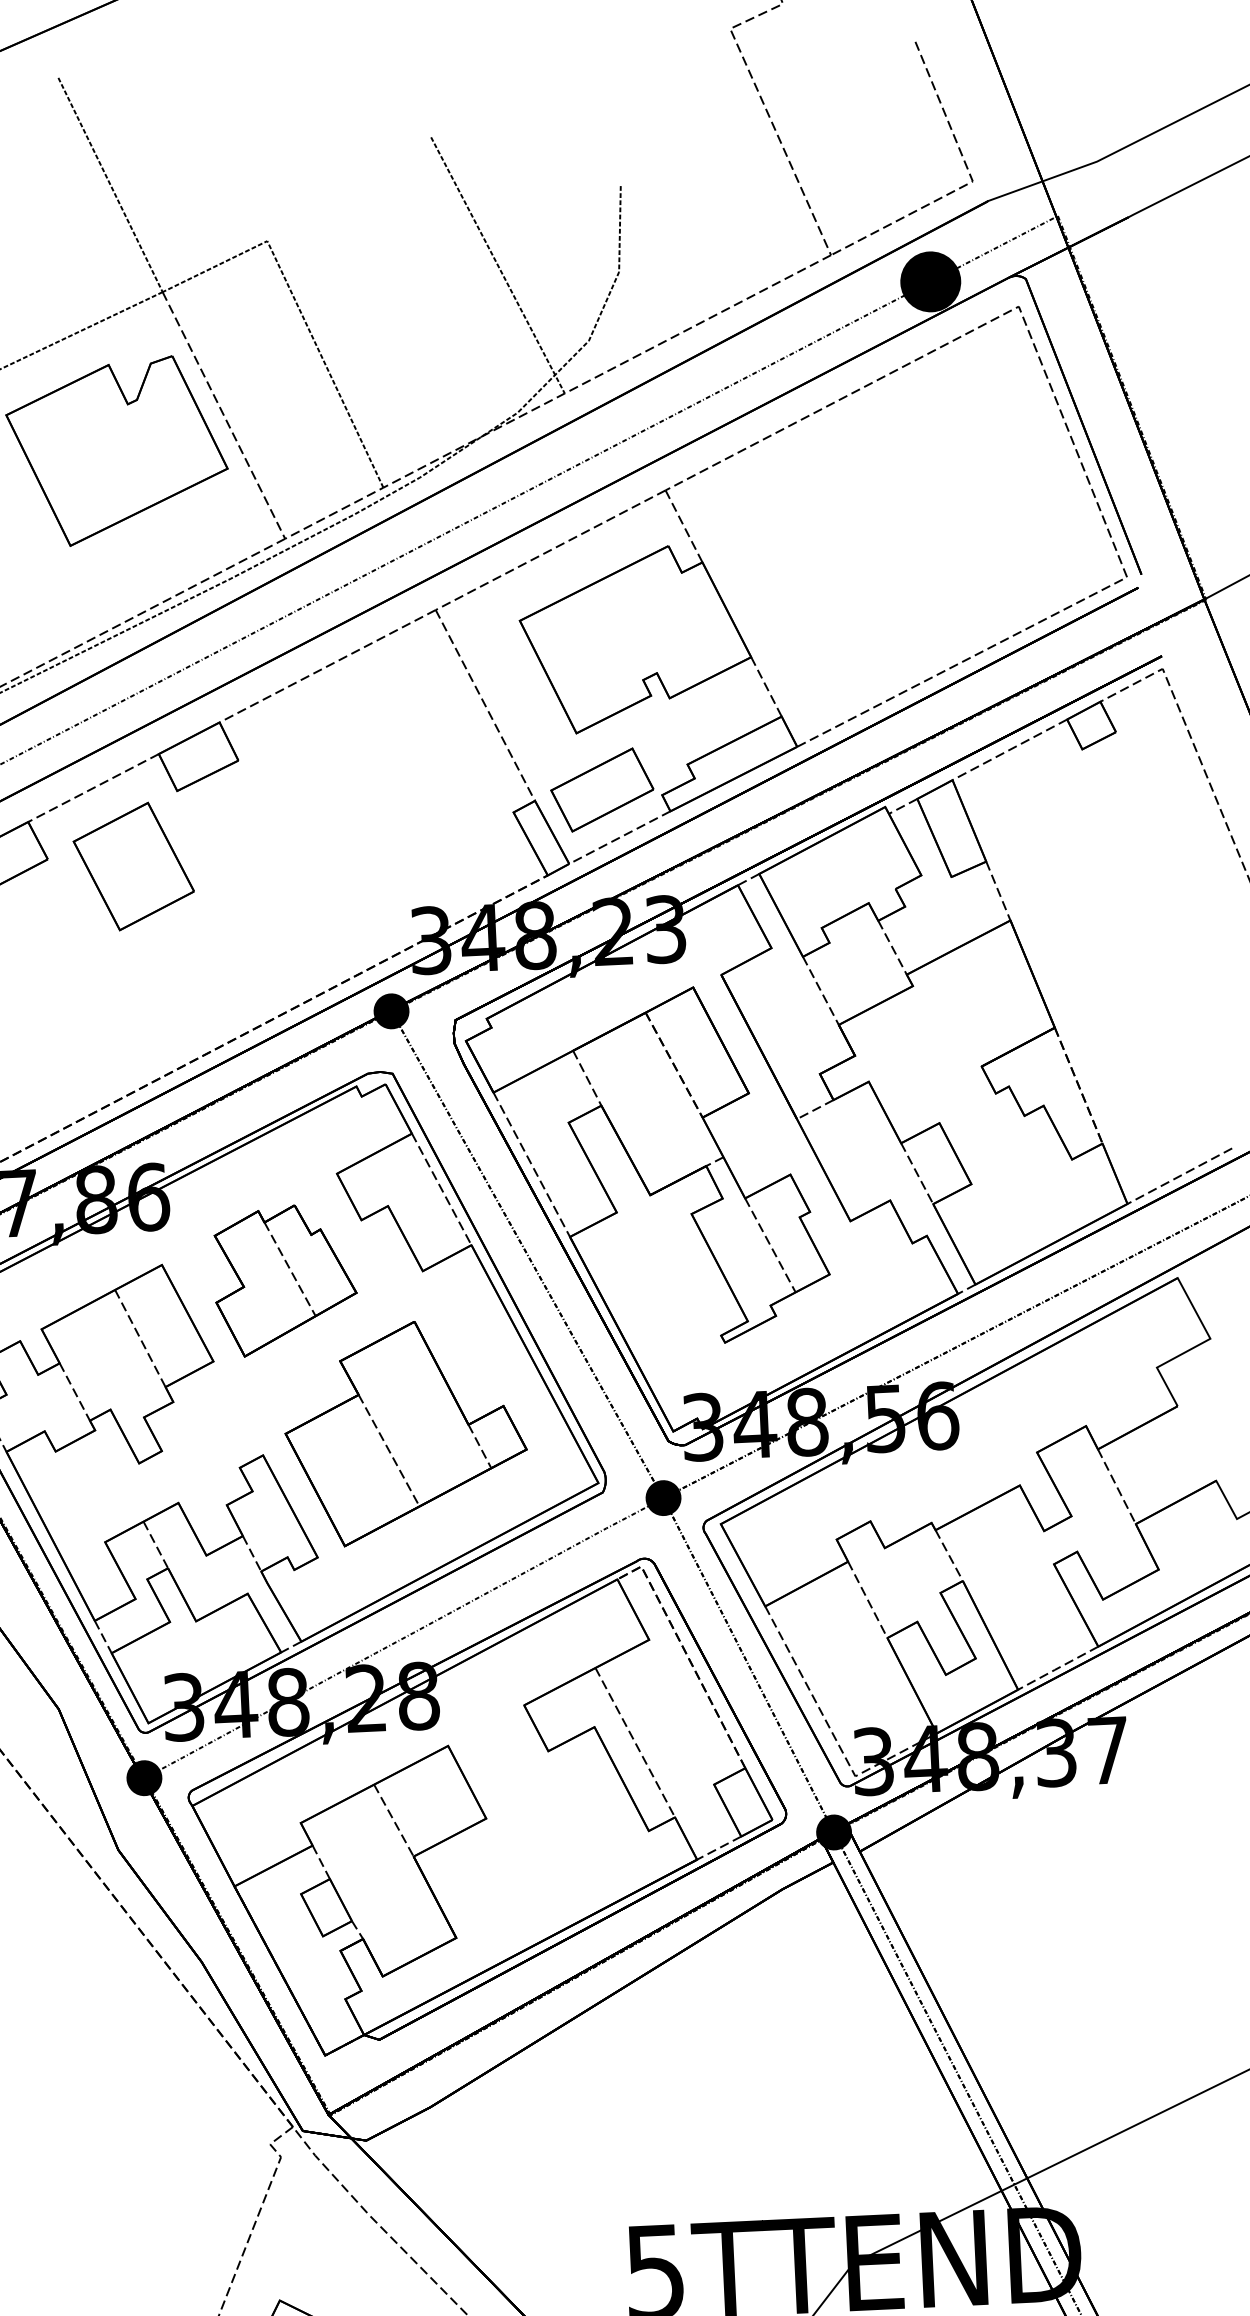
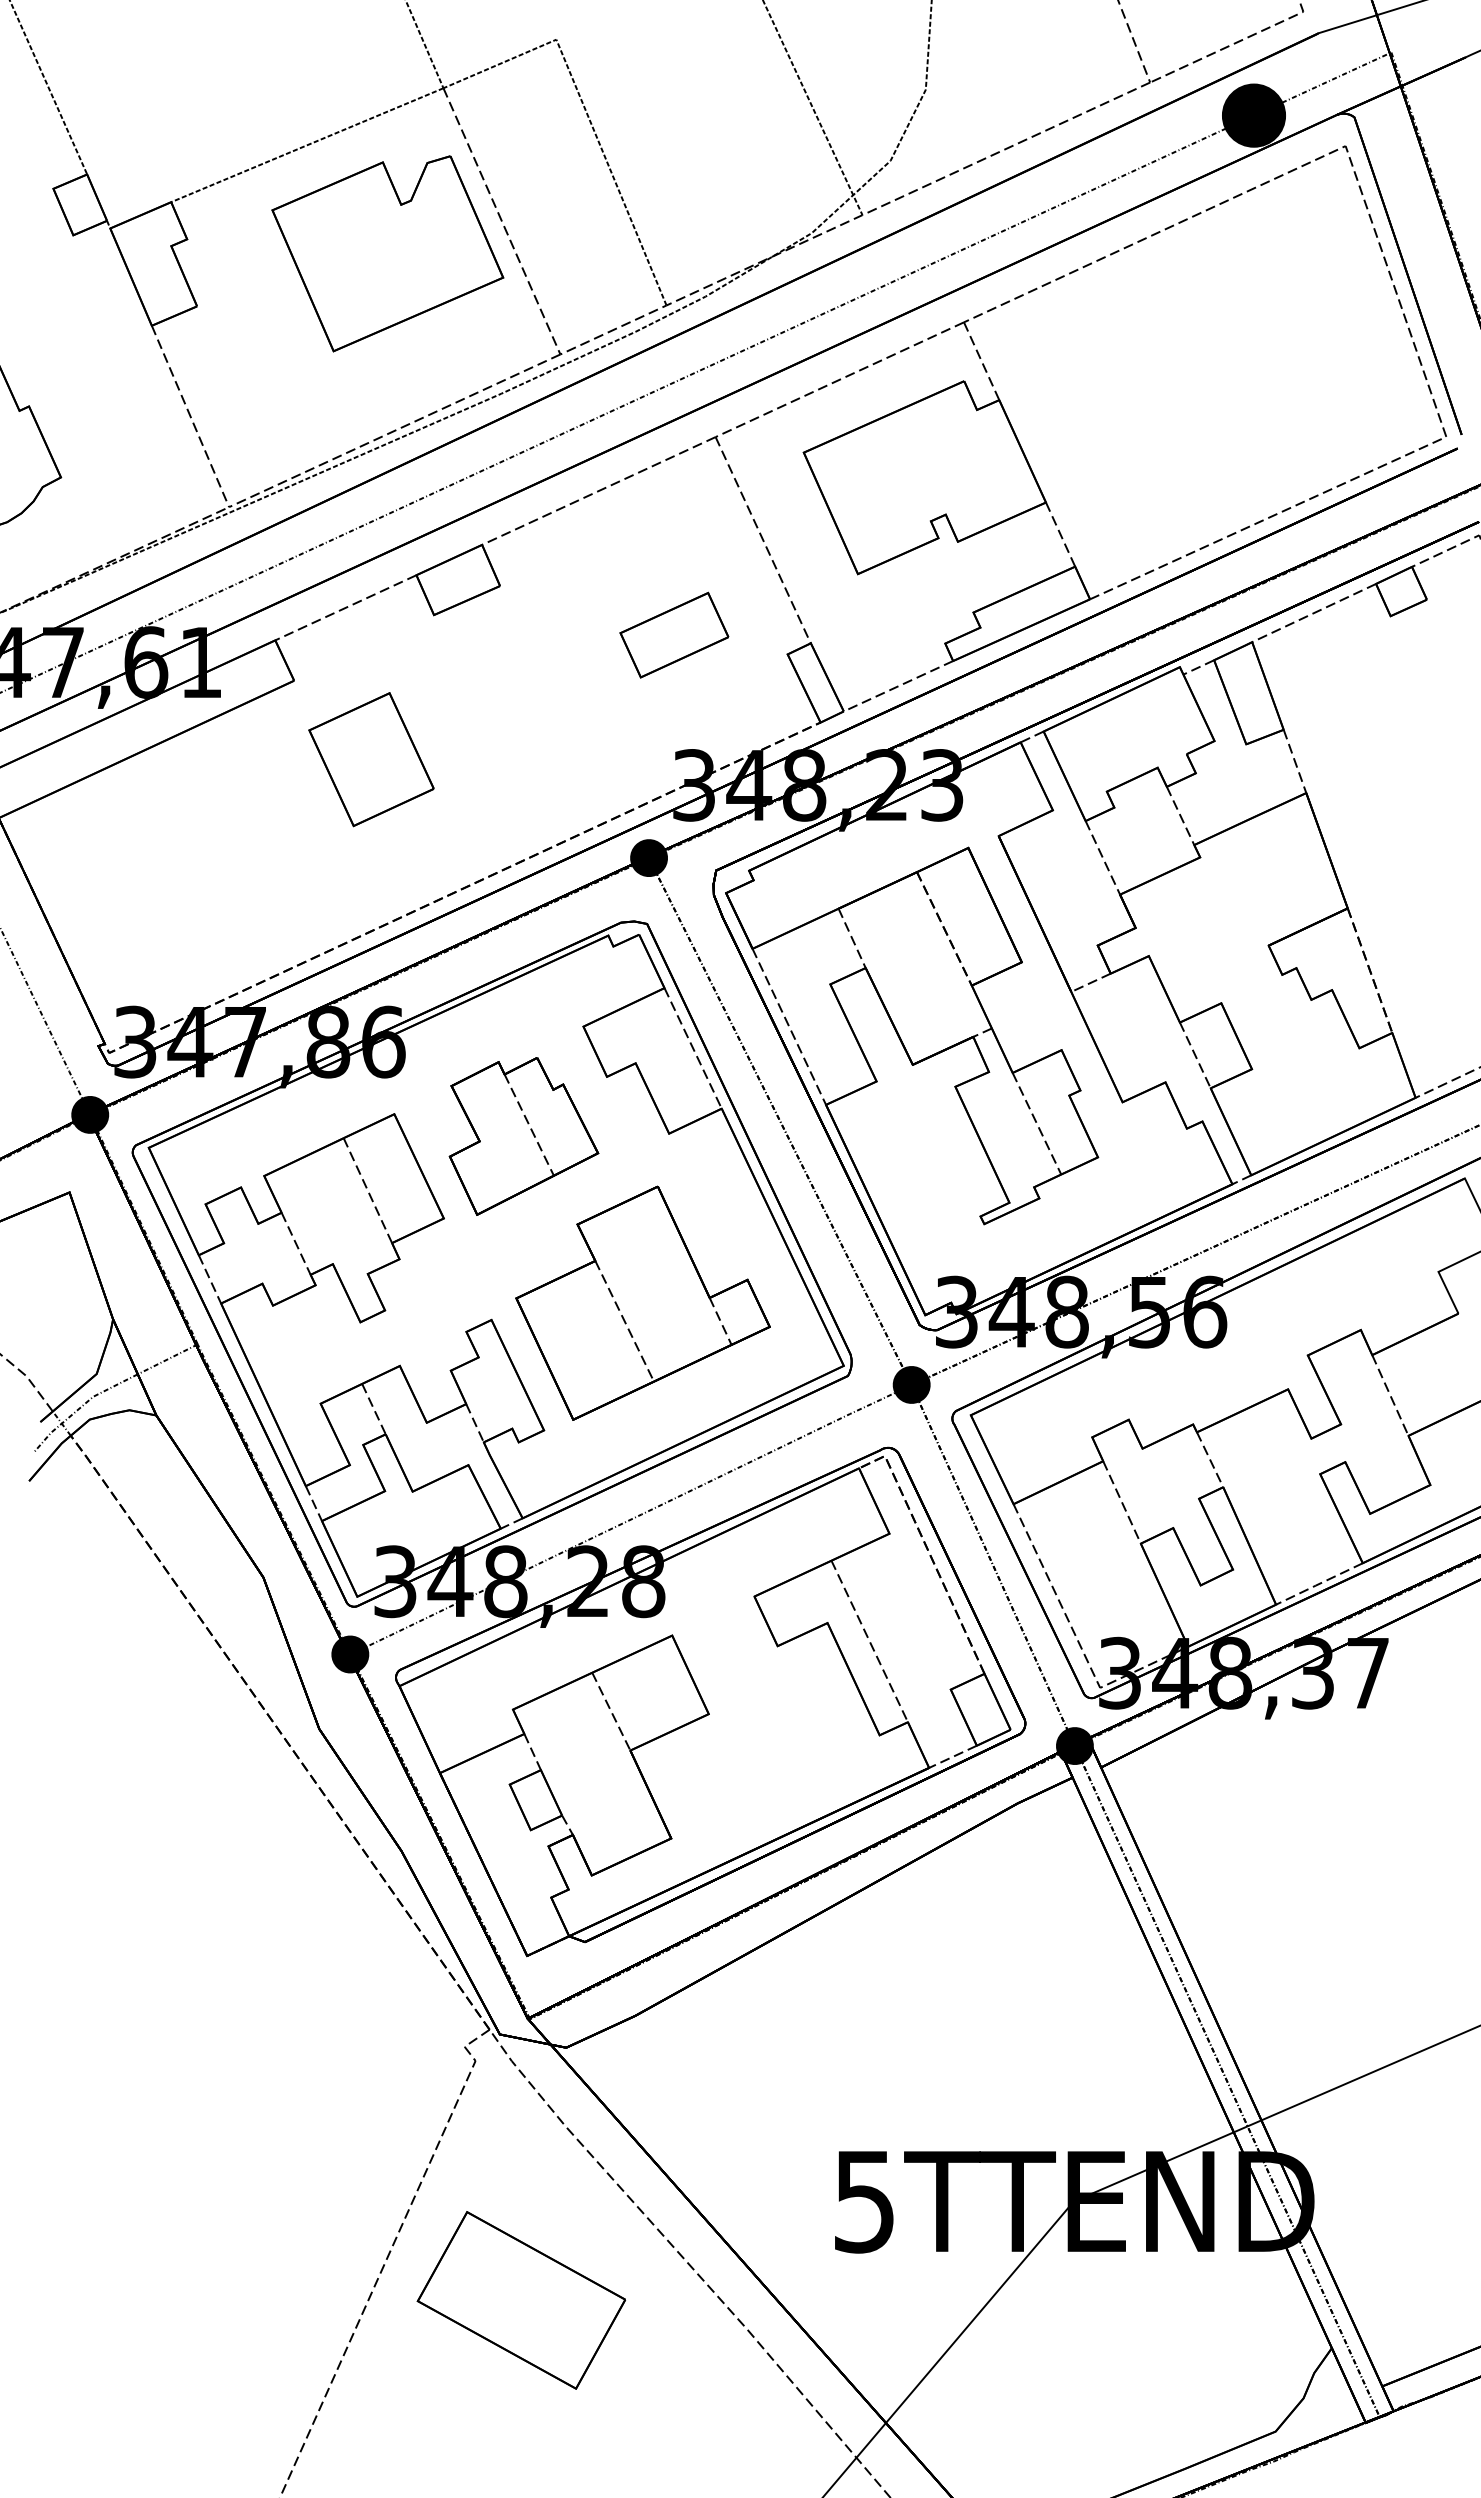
part: (602, 789) -> (674, 634), moved
part: (133, 866) -> (371, 759), moved

